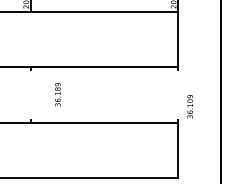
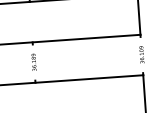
text: (57, 94) -> (33, 62), moved
text: (189, 106) -> (141, 54), moved

